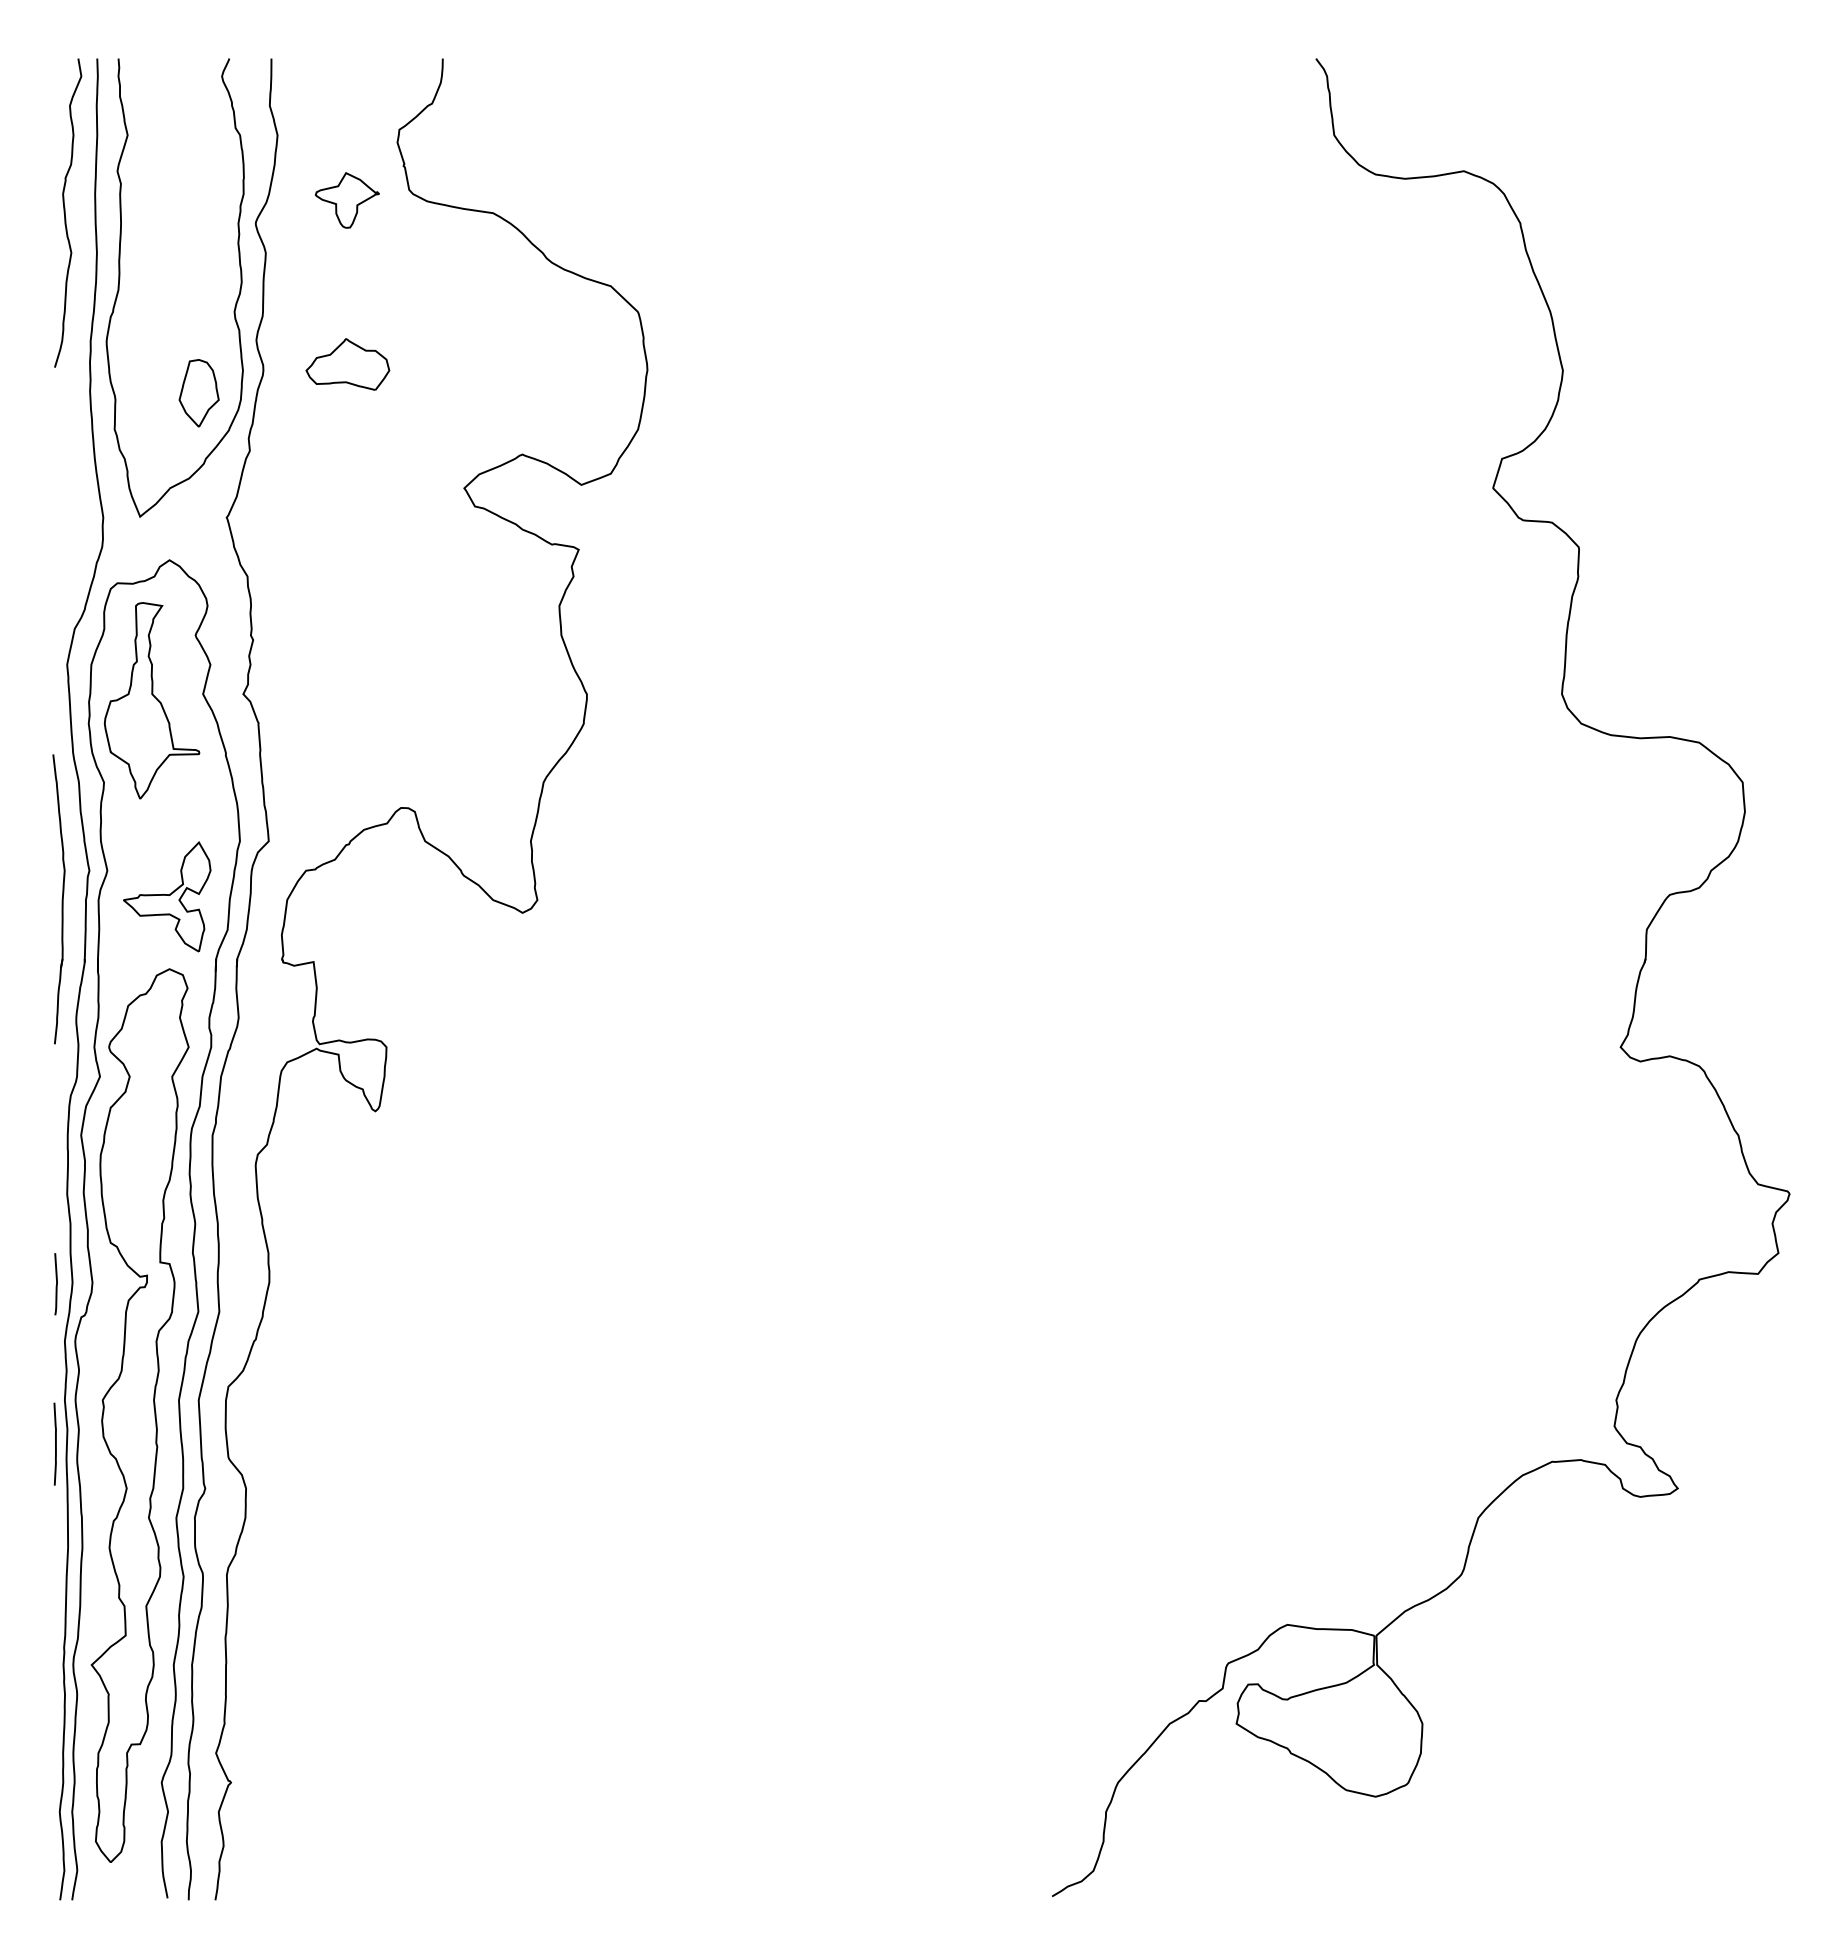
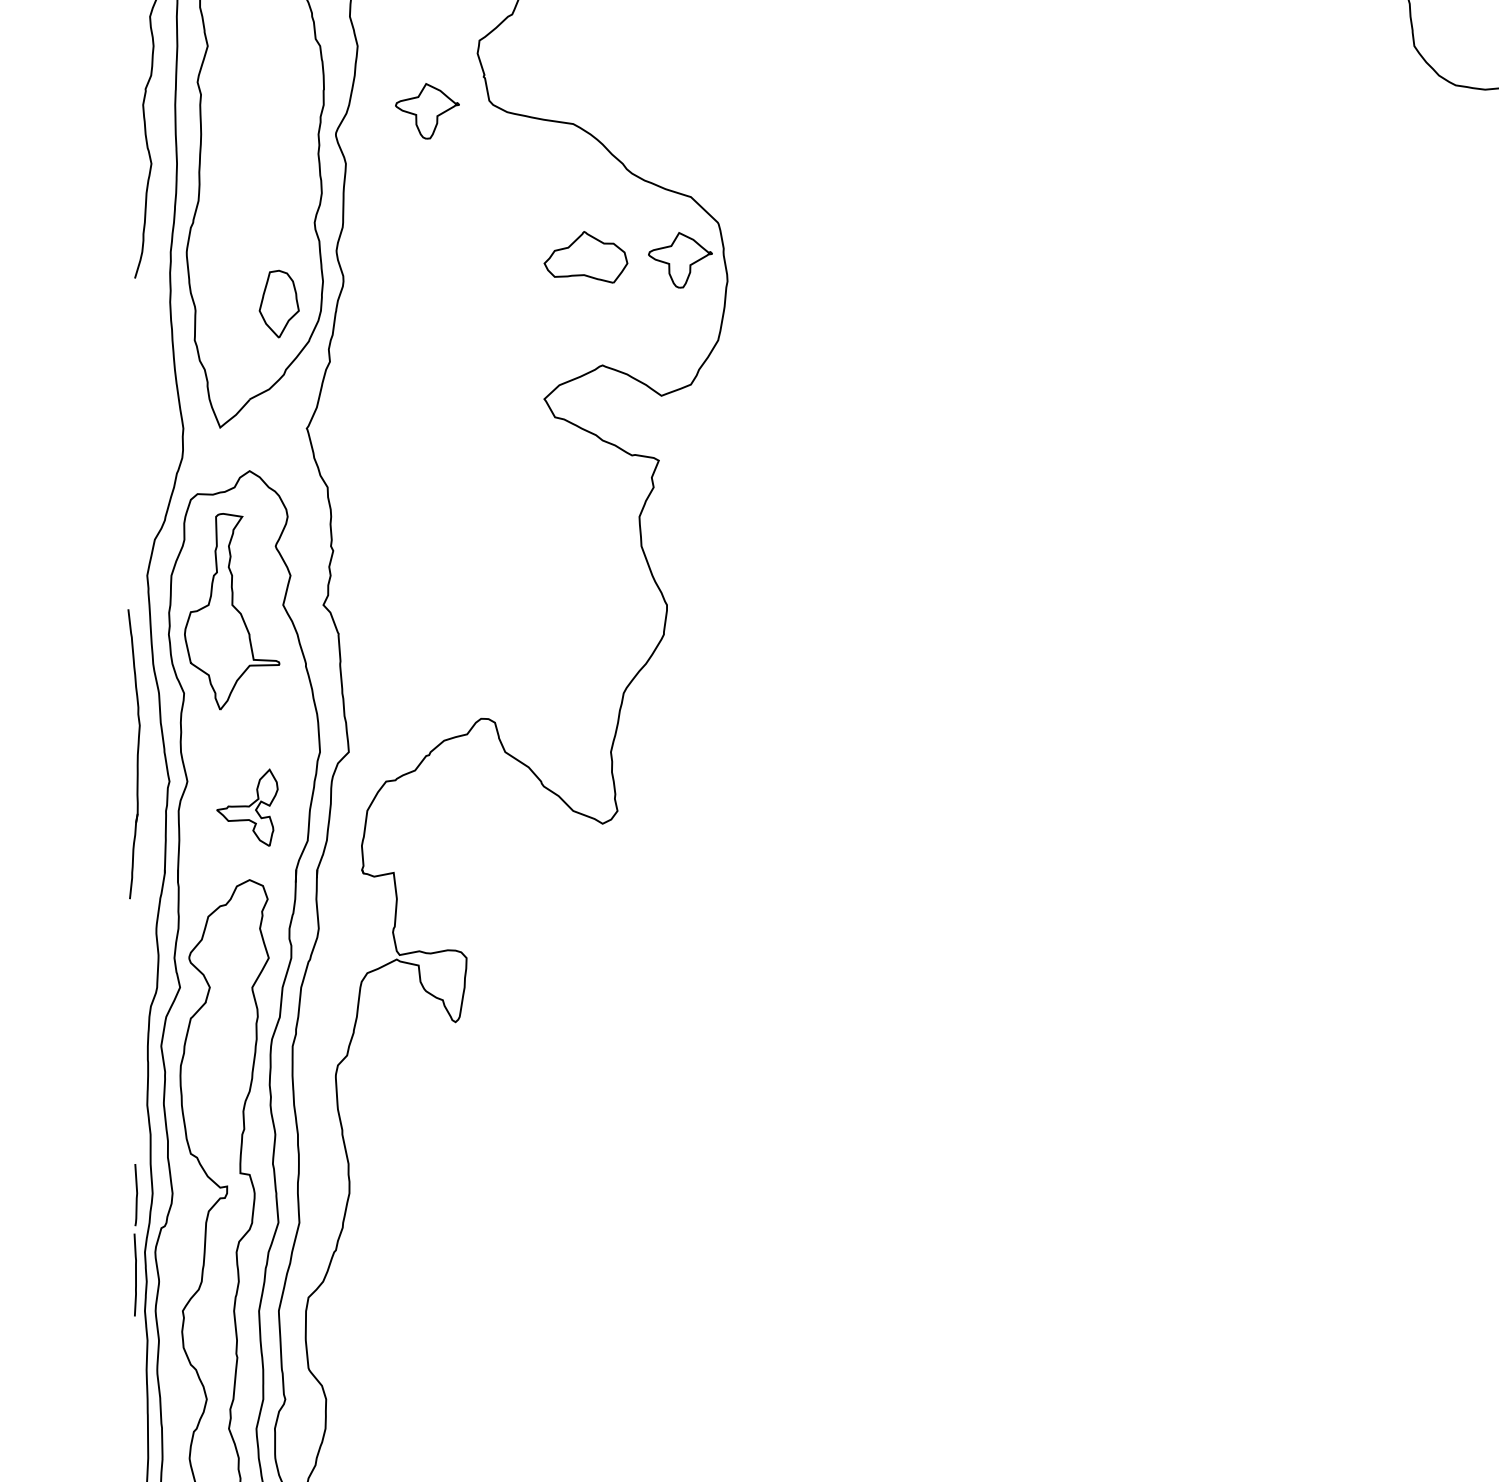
part: (600, 349) -> (680, 260), added
part: (347, 364) -> (585, 257), moved
part: (167, 896) -> (247, 807), size x0.7
part: (58, 899) -> (133, 754), moved
curve: (55, 1443) -> (135, 1274), moved

